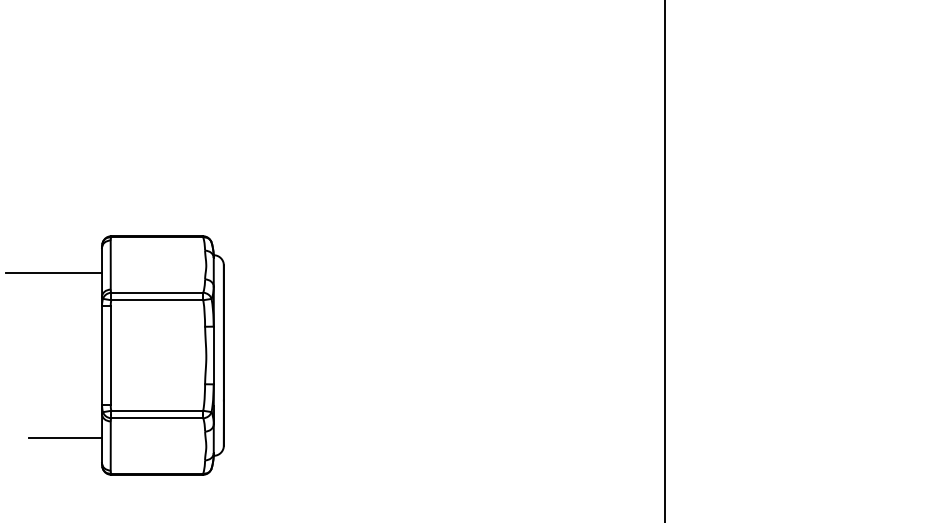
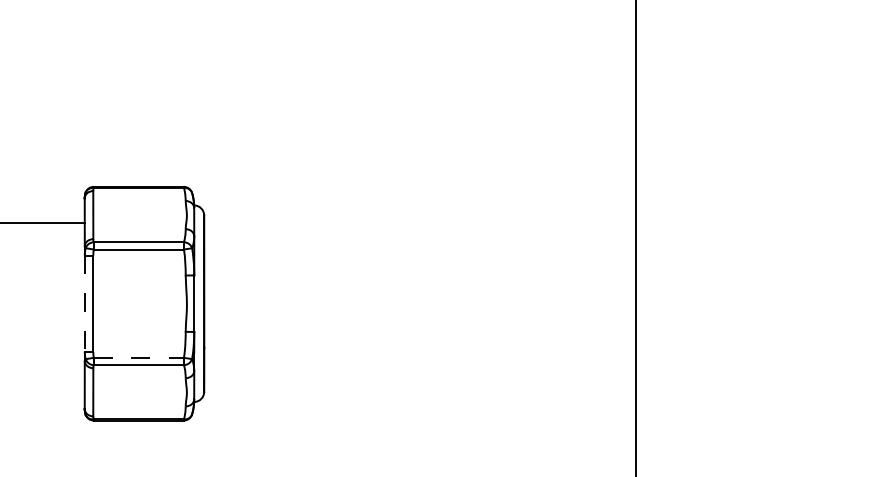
line: (102, 356) -> (85, 304), solid -> dashed
line: (157, 410) -> (139, 357), solid -> dashed
line: (65, 438) -> (48, 384), removed

